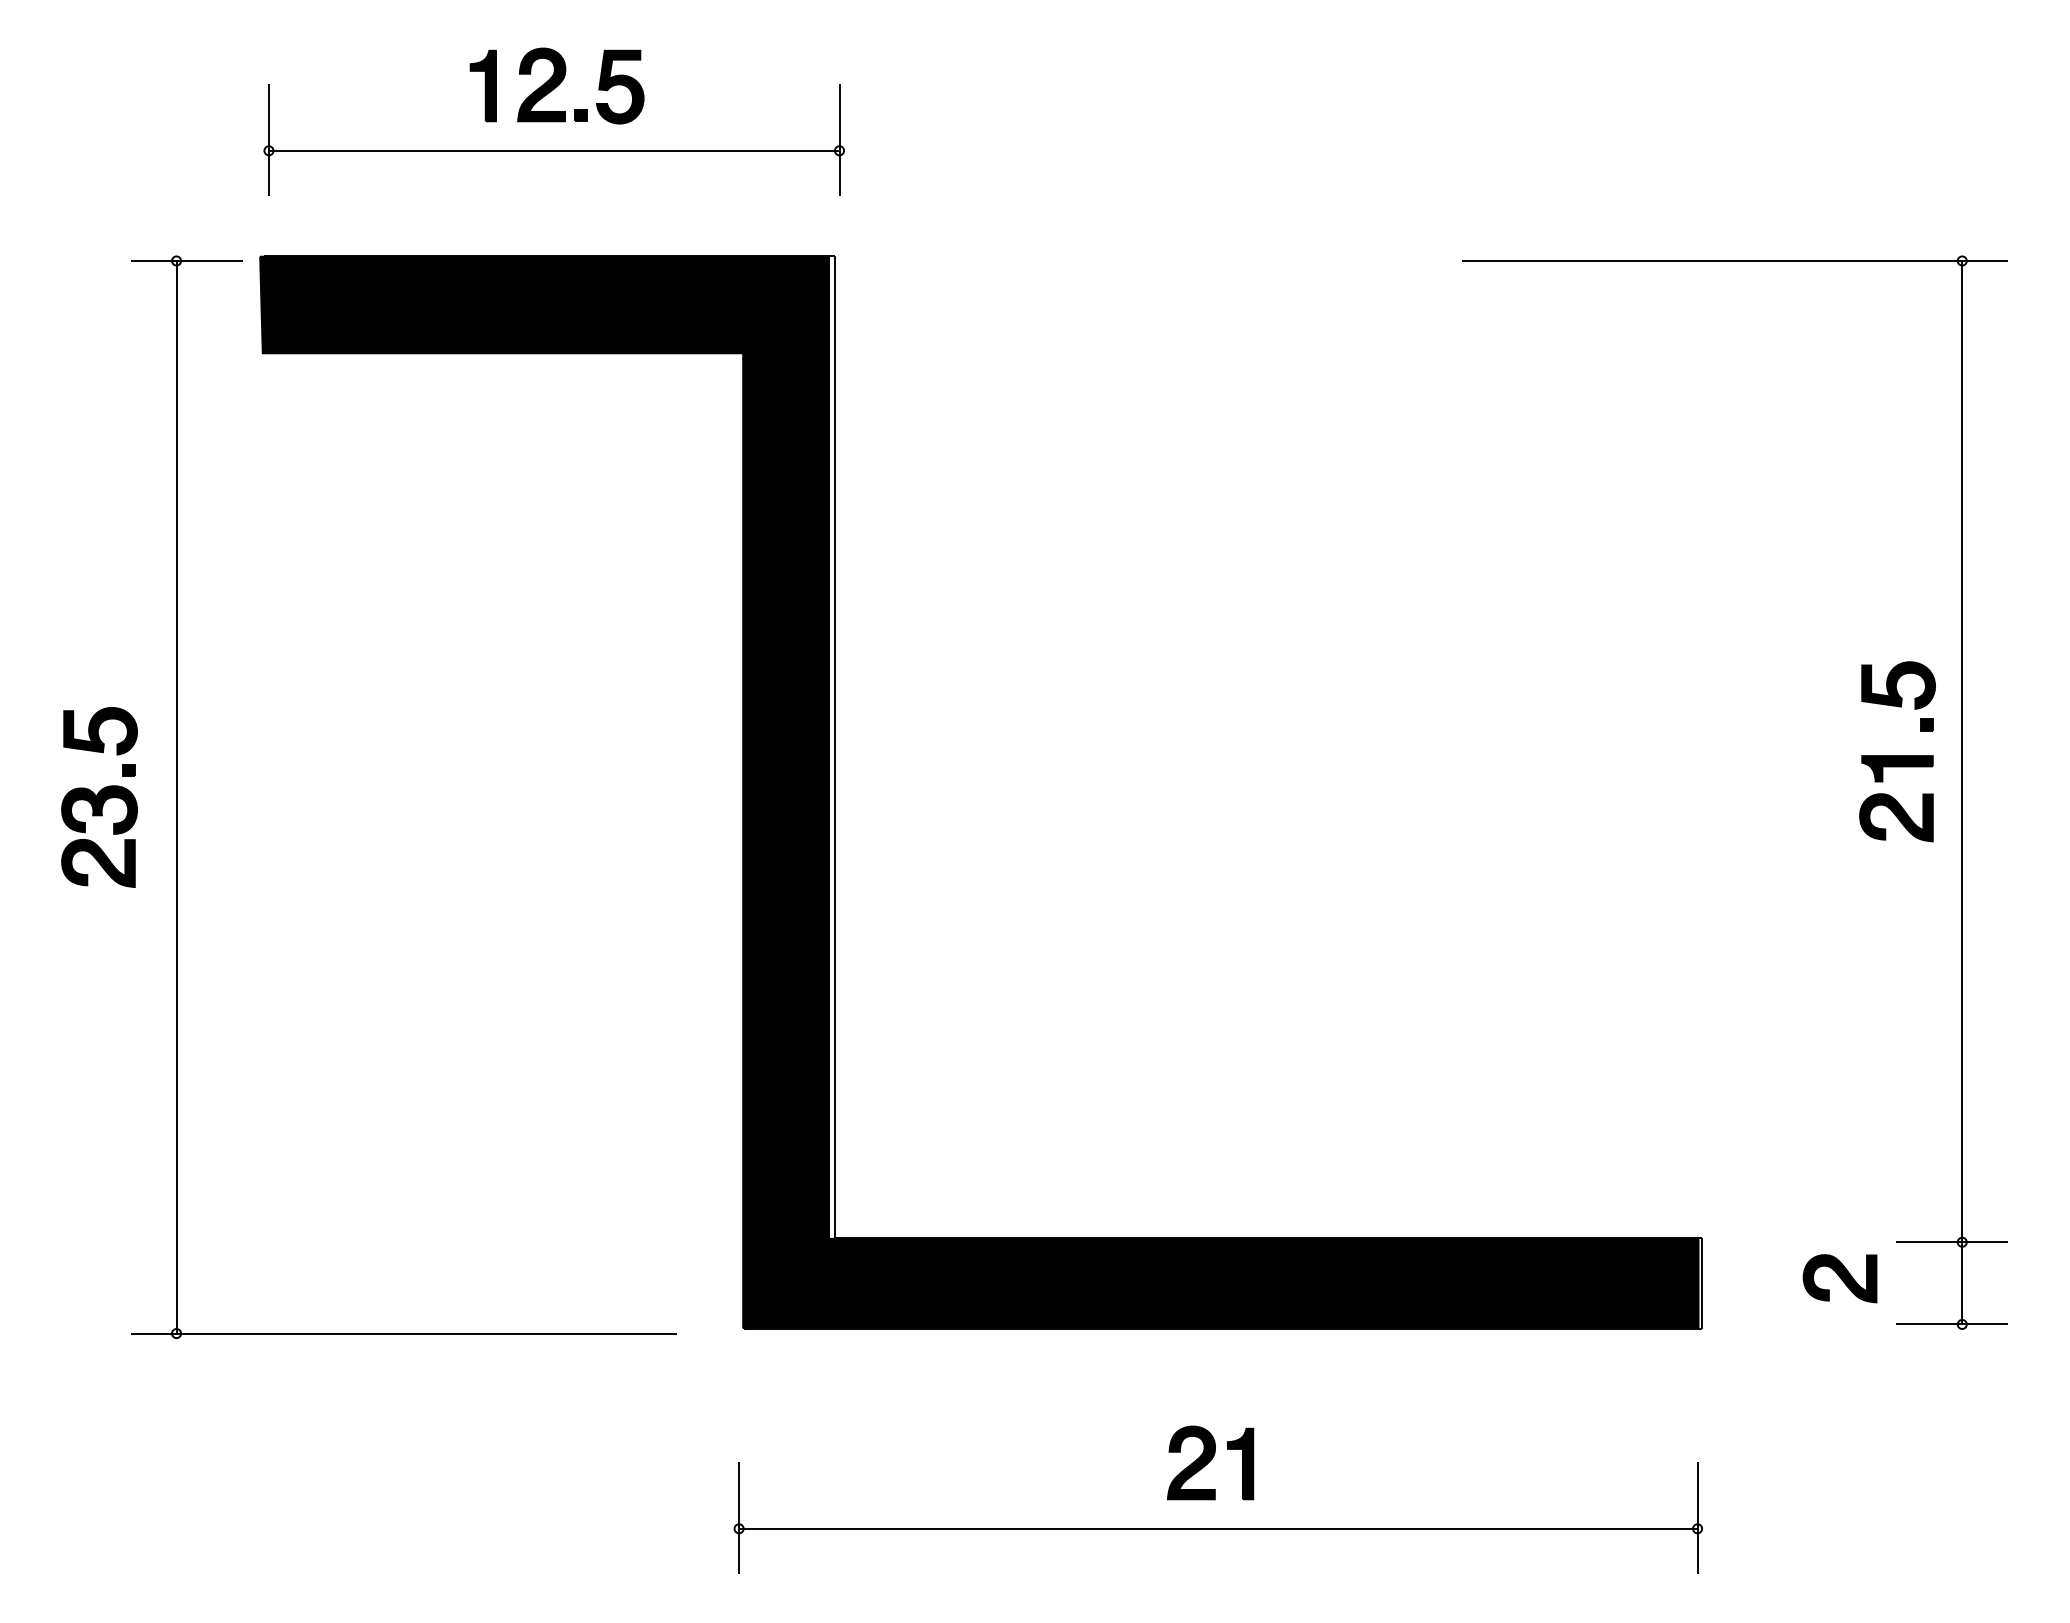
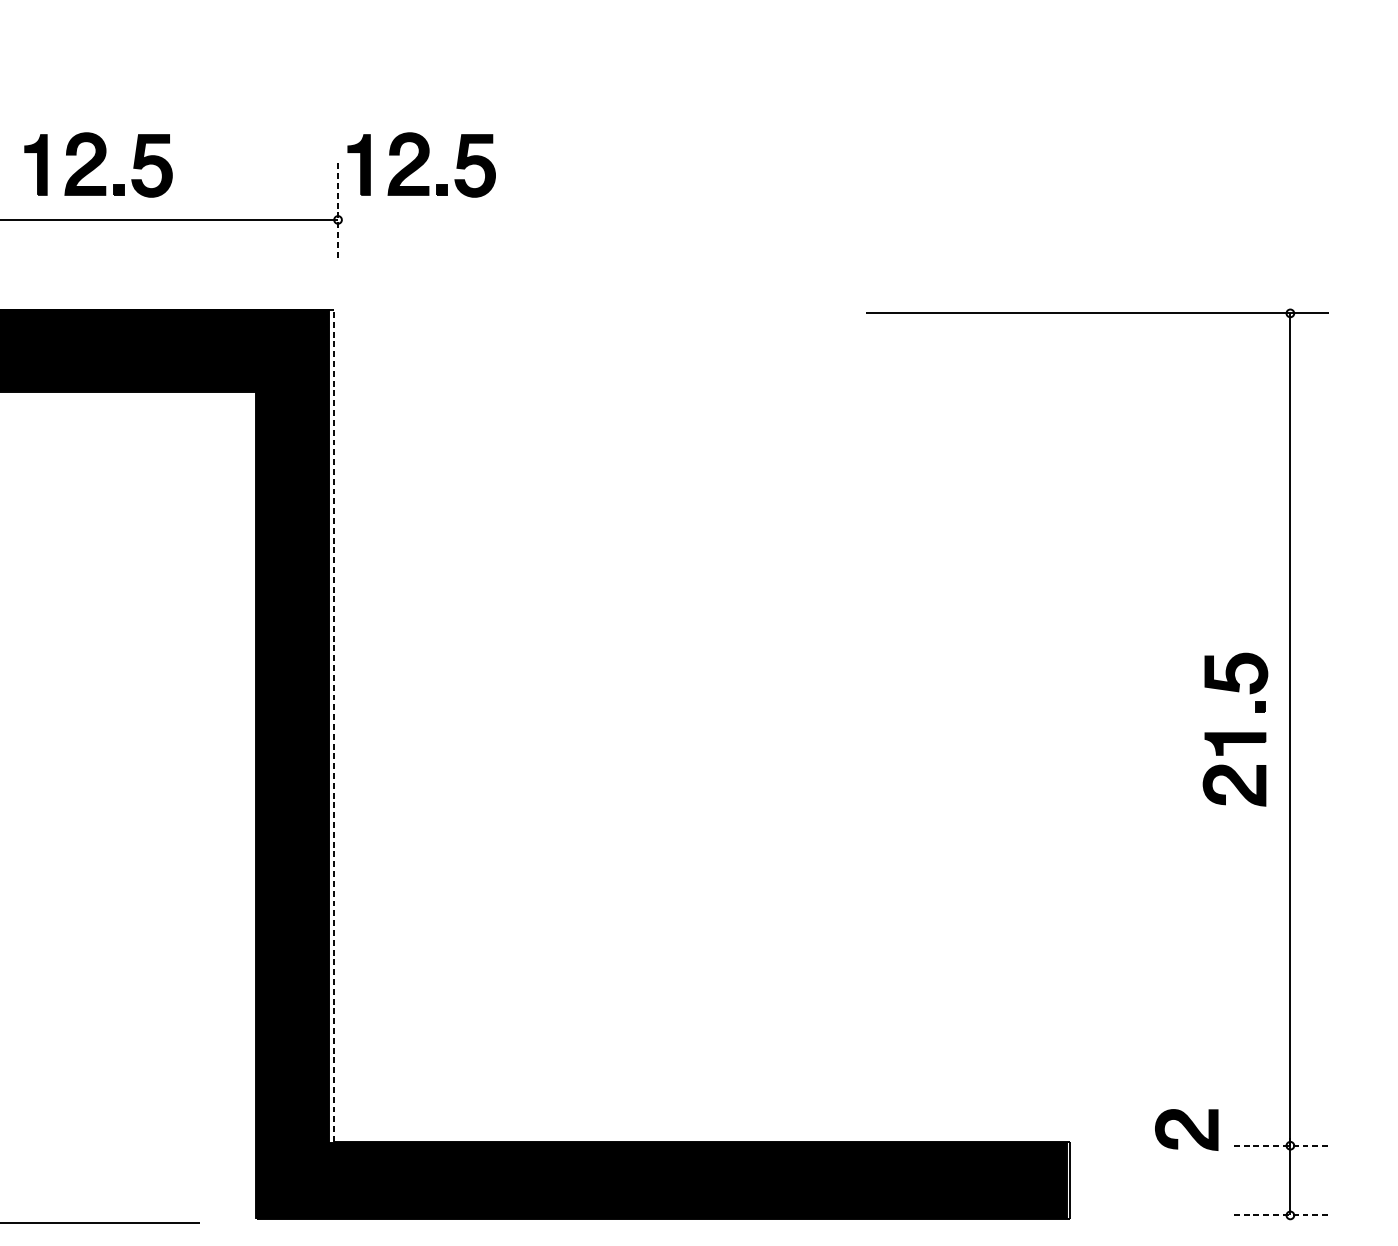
part: (937, 85) -> (421, 164), added
line: (839, 140) -> (338, 211), solid -> dashed
line: (834, 747) -> (333, 726), solid -> dashed
line: (1952, 1242) -> (1282, 1145), solid -> dashed
part: (1839, 1278) -> (1186, 1129), moved
line: (1952, 1324) -> (1282, 1215), solid -> dashed

